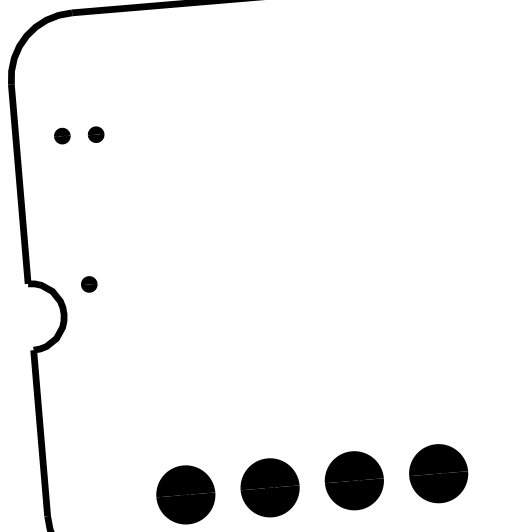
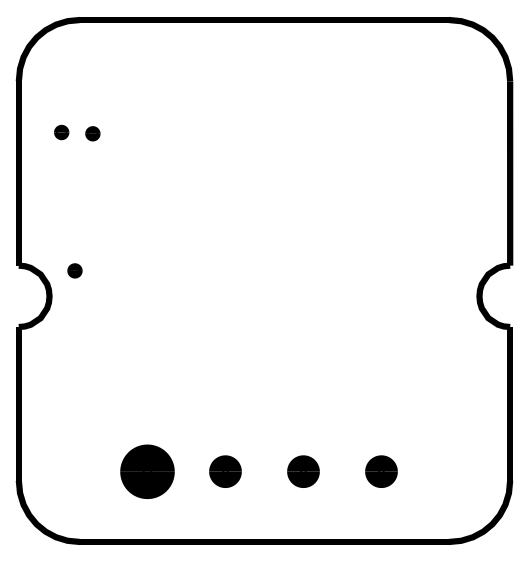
part: (438, 473) -> (381, 471), size x0.6
part: (354, 480) -> (303, 471), size x0.6
part: (270, 487) -> (225, 471), size x0.6

